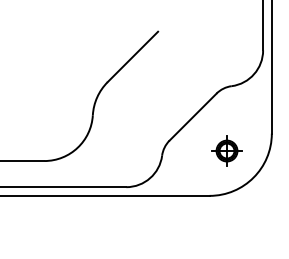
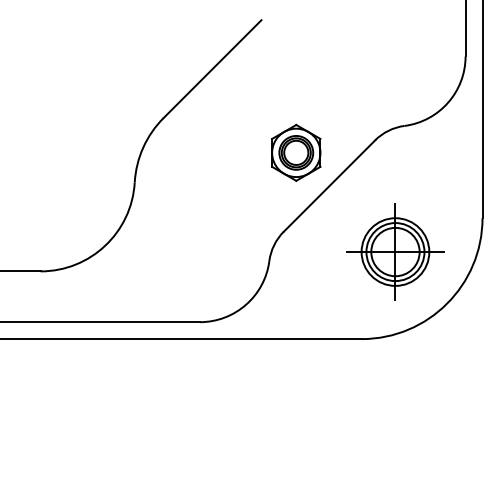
part: (175, 99) -> (295, 151), added
part: (226, 150) -> (394, 250), size x1.67

